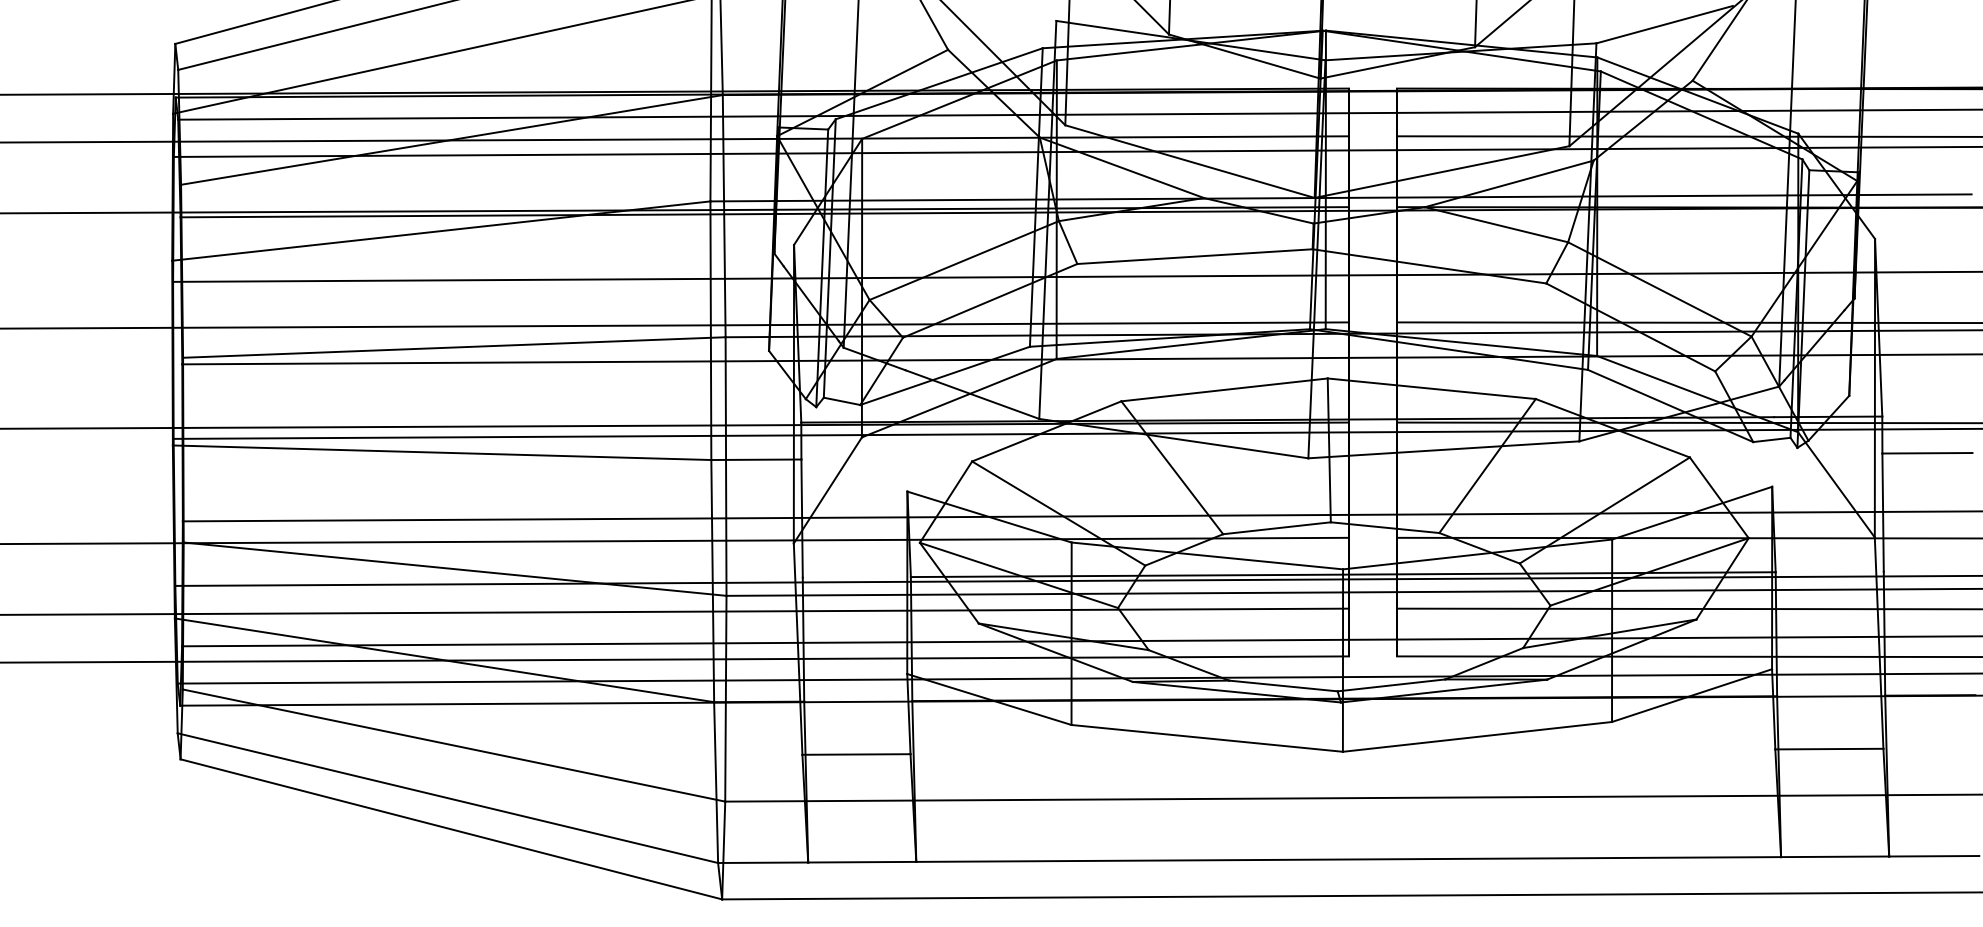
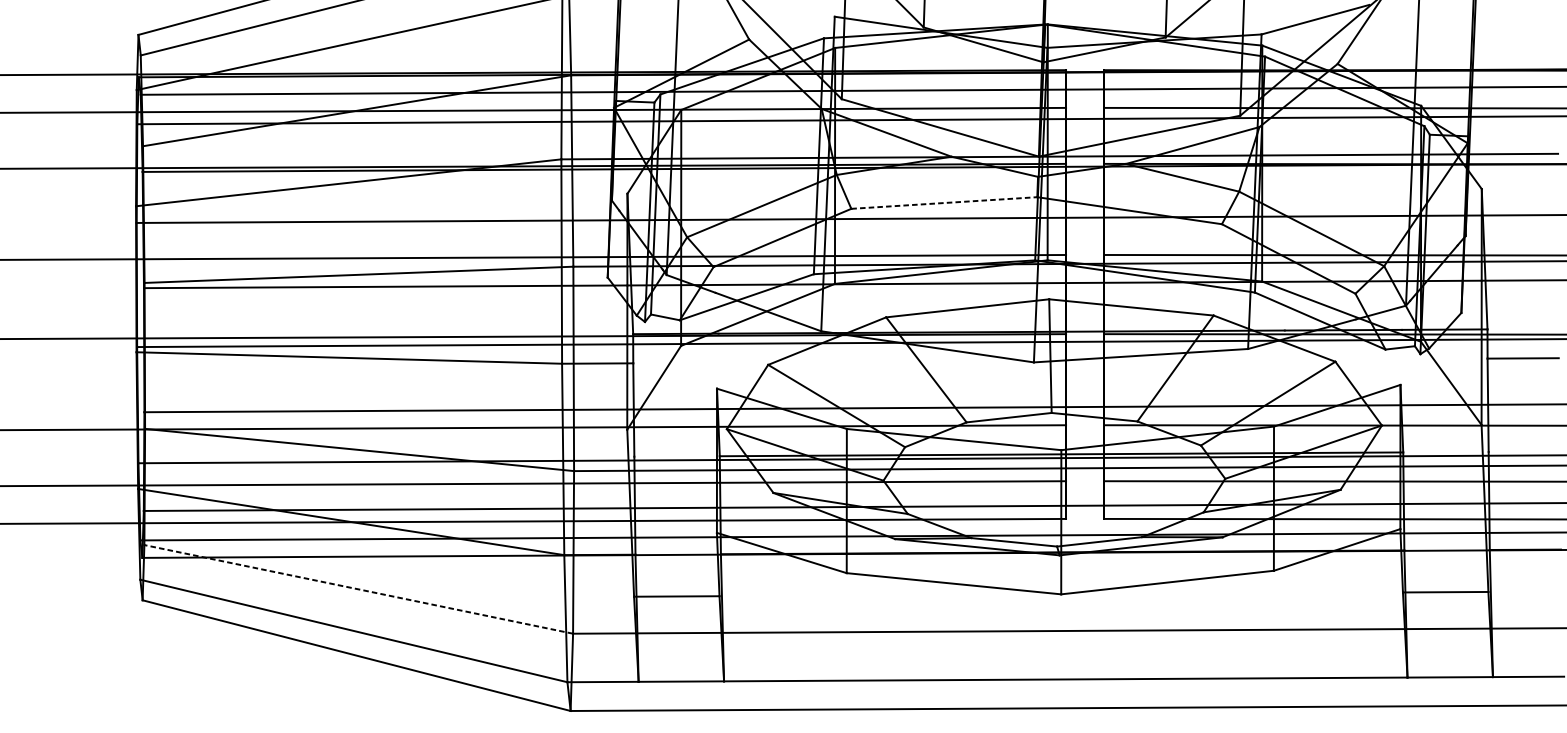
line: (1195, 256) -> (944, 202), solid -> dashed
line: (454, 745) -> (359, 589), solid -> dashed

